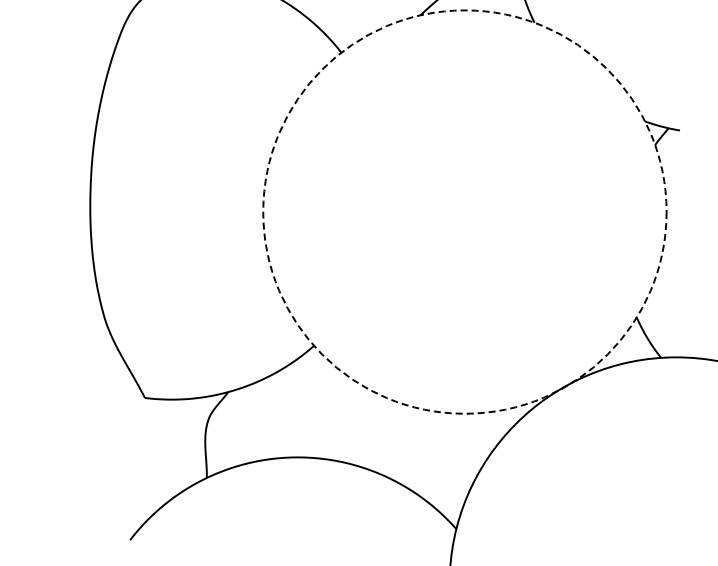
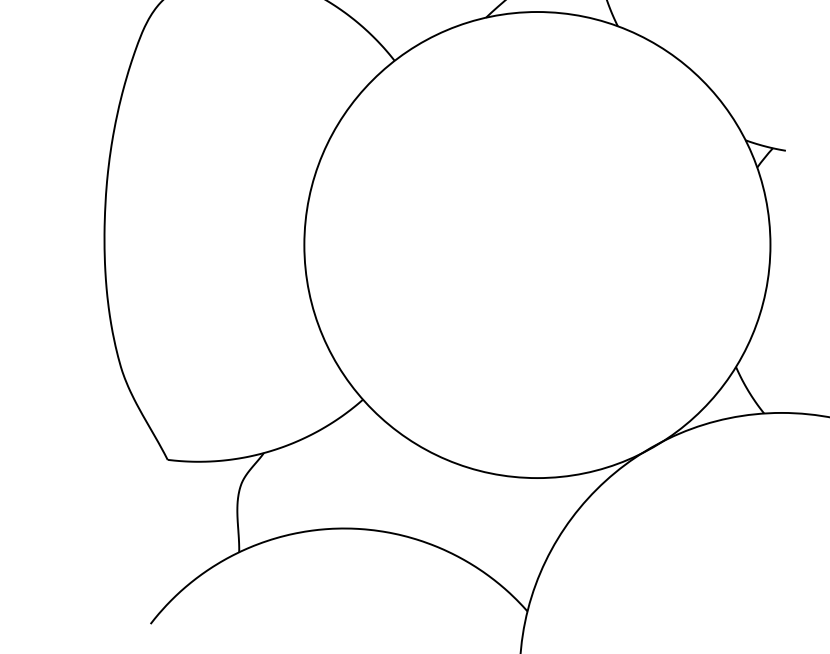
circle: (464, 211) -> (536, 244), dashed -> solid

